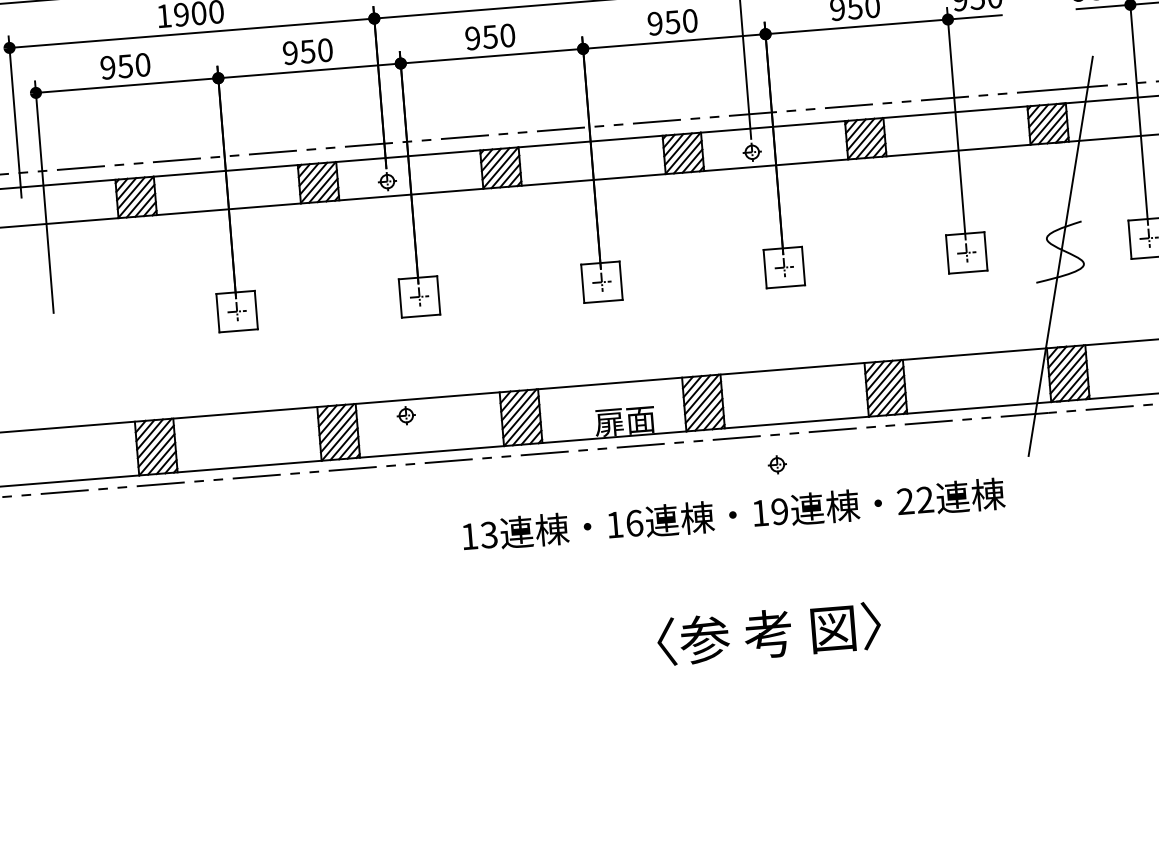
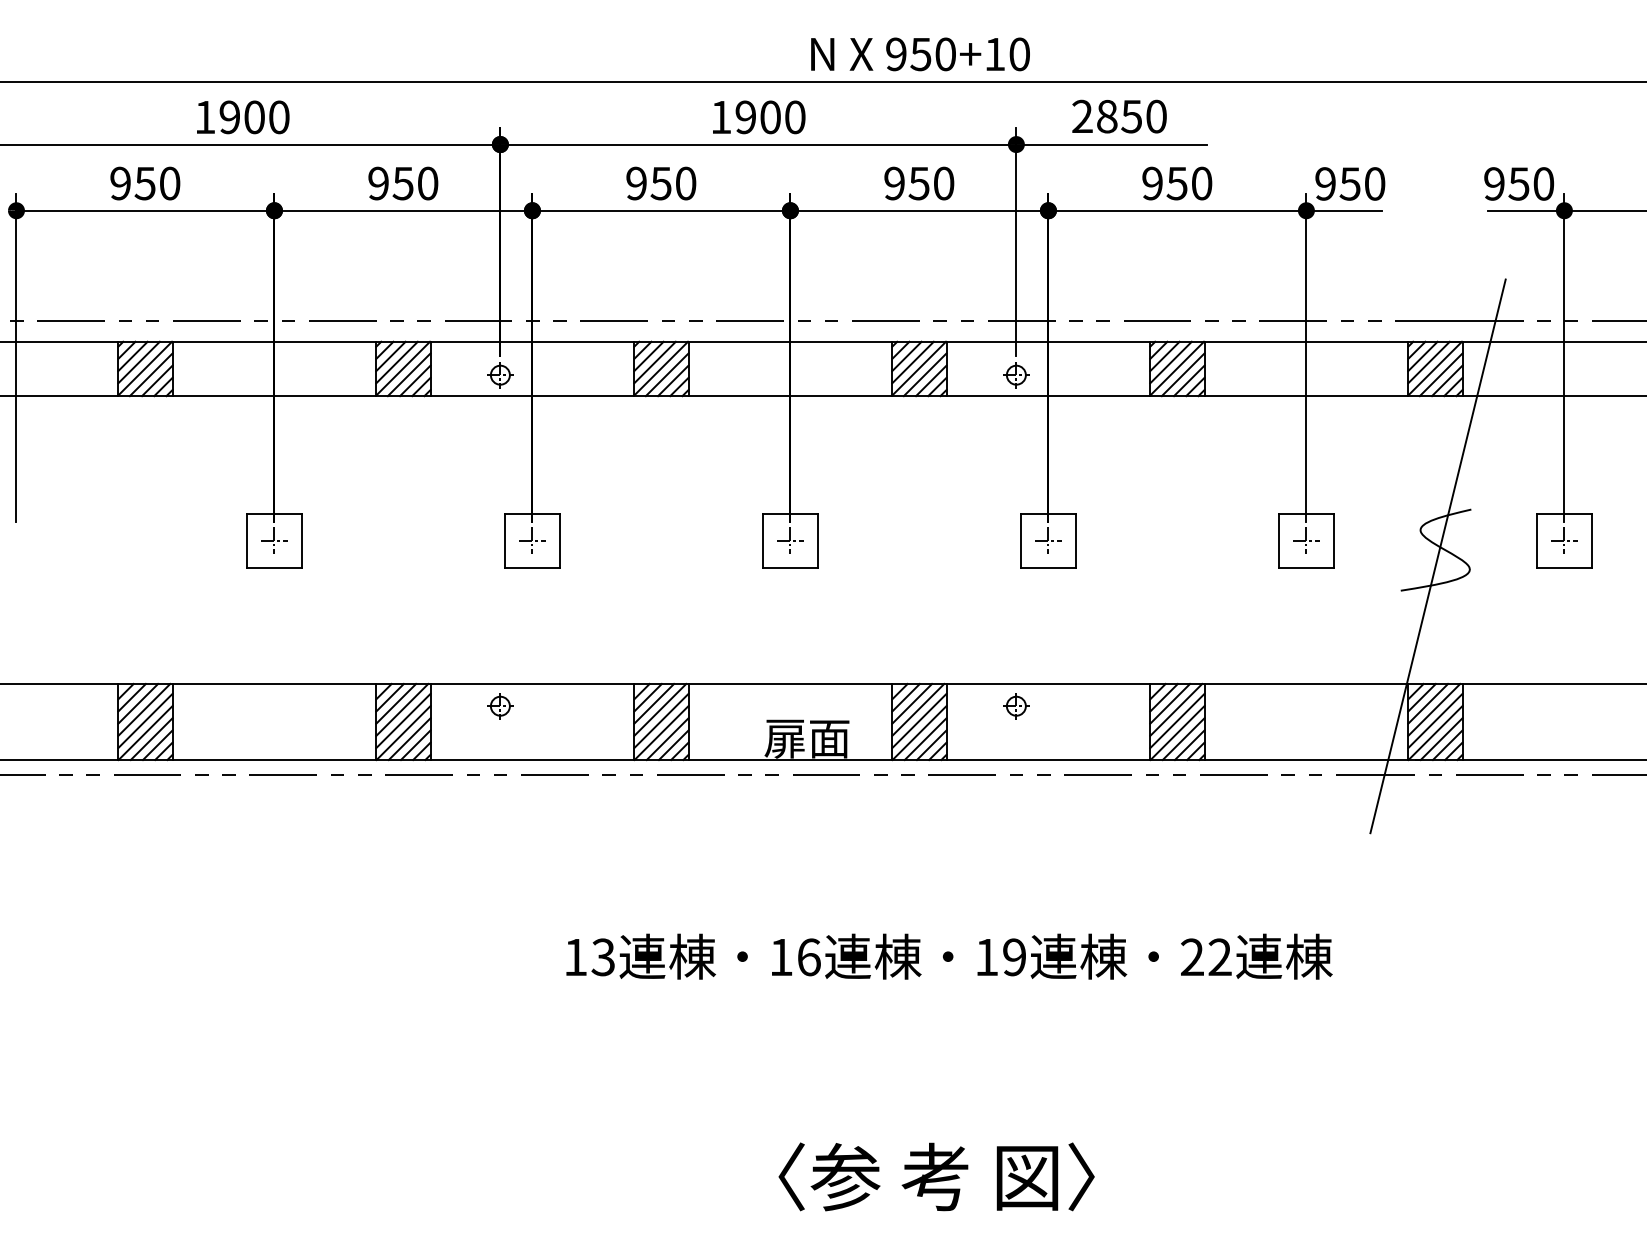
part: (777, 465) -> (1016, 706), moved
text: (733, 514) -> (949, 956), moved
text: (769, 633) -> (936, 1176), moved

